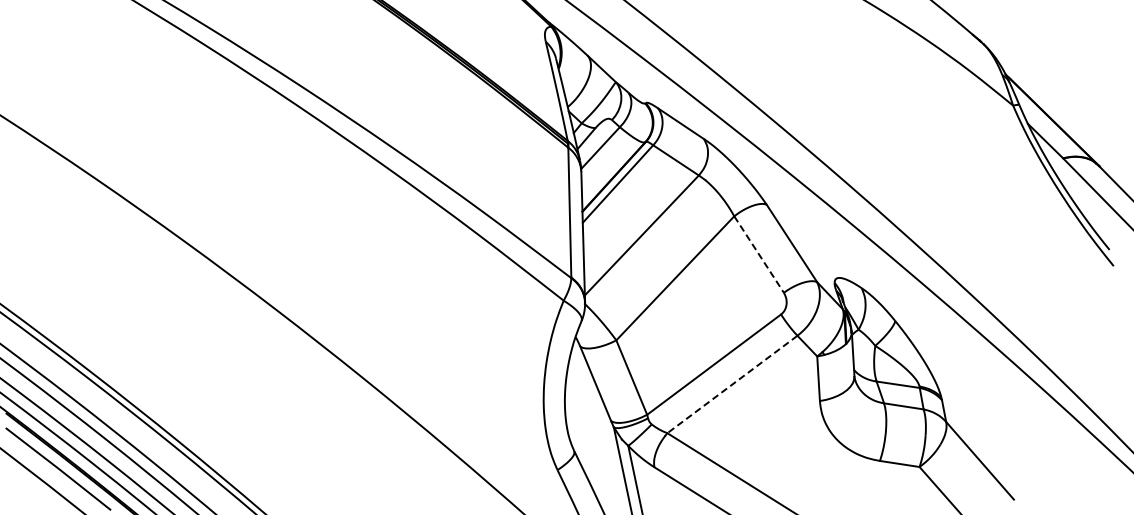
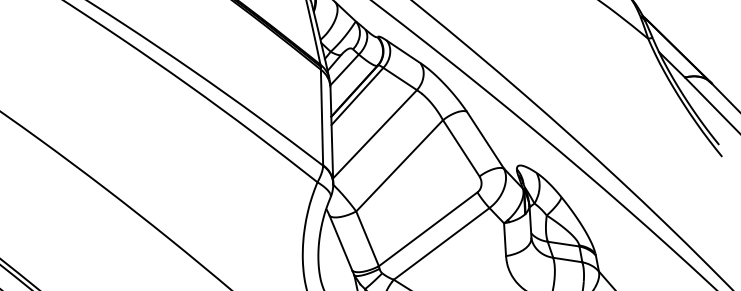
line: (759, 254) -> (461, 148), dashed -> solid
line: (732, 384) -> (441, 243), dashed -> solid

